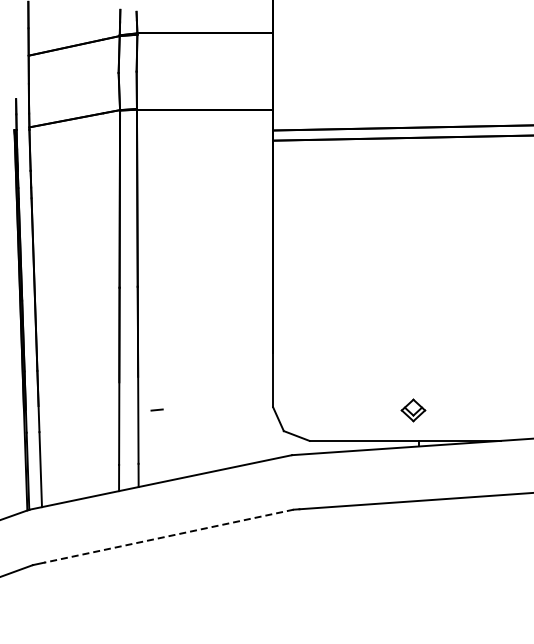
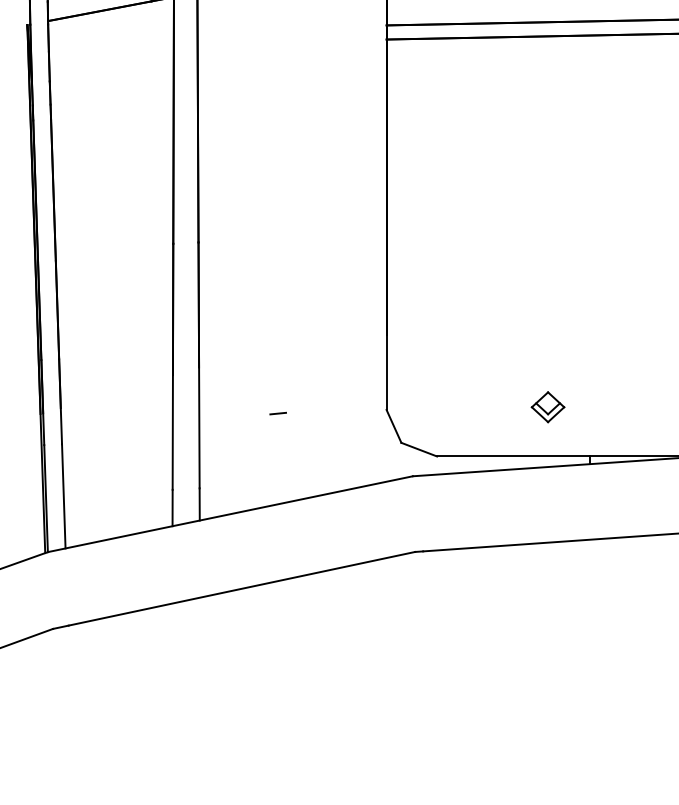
line: (156, 409) -> (277, 412), moved
part: (413, 410) -> (548, 407), moved
line: (169, 536) -> (242, 589), dashed -> solid

